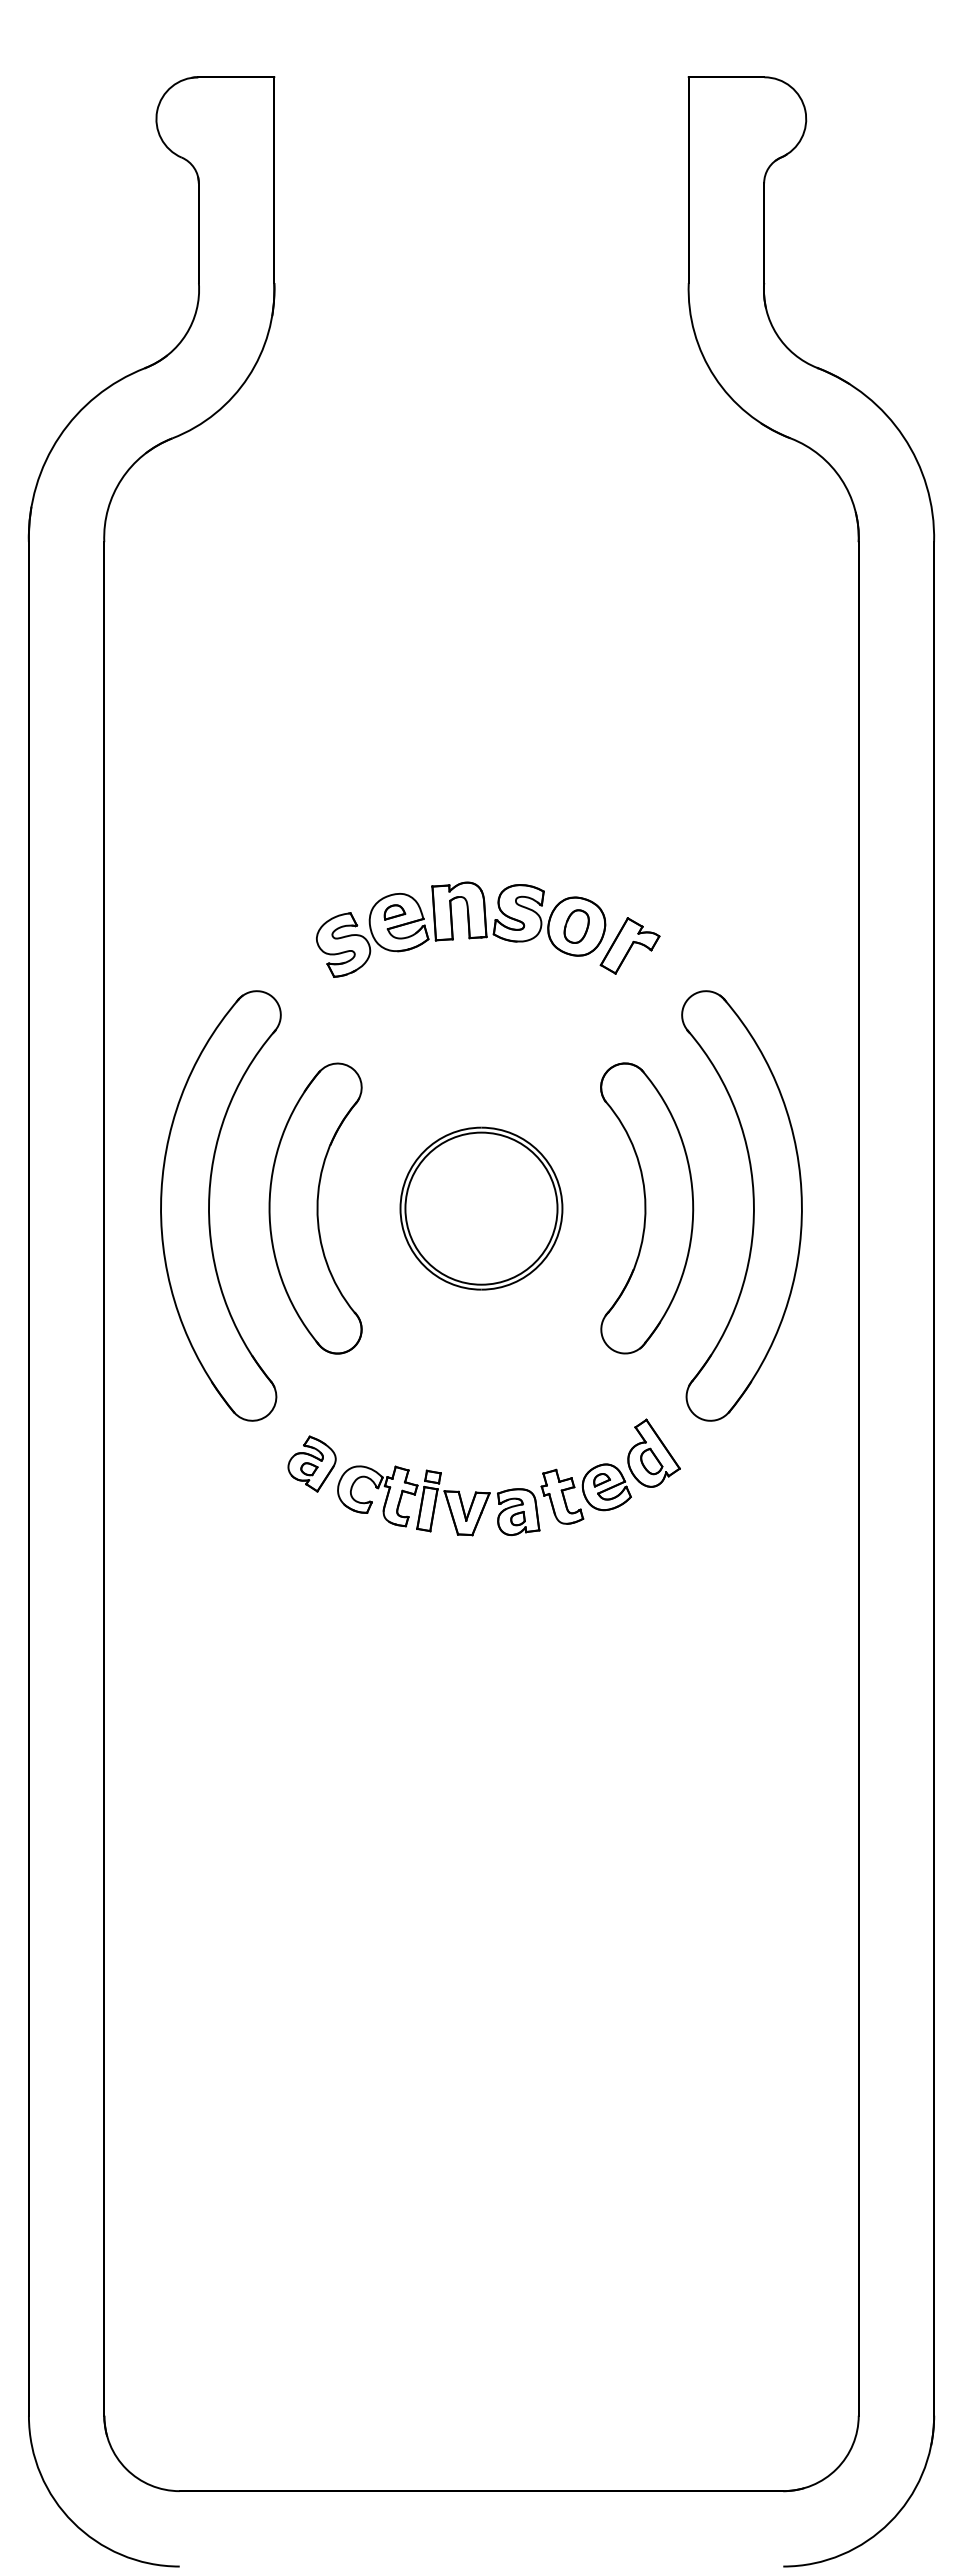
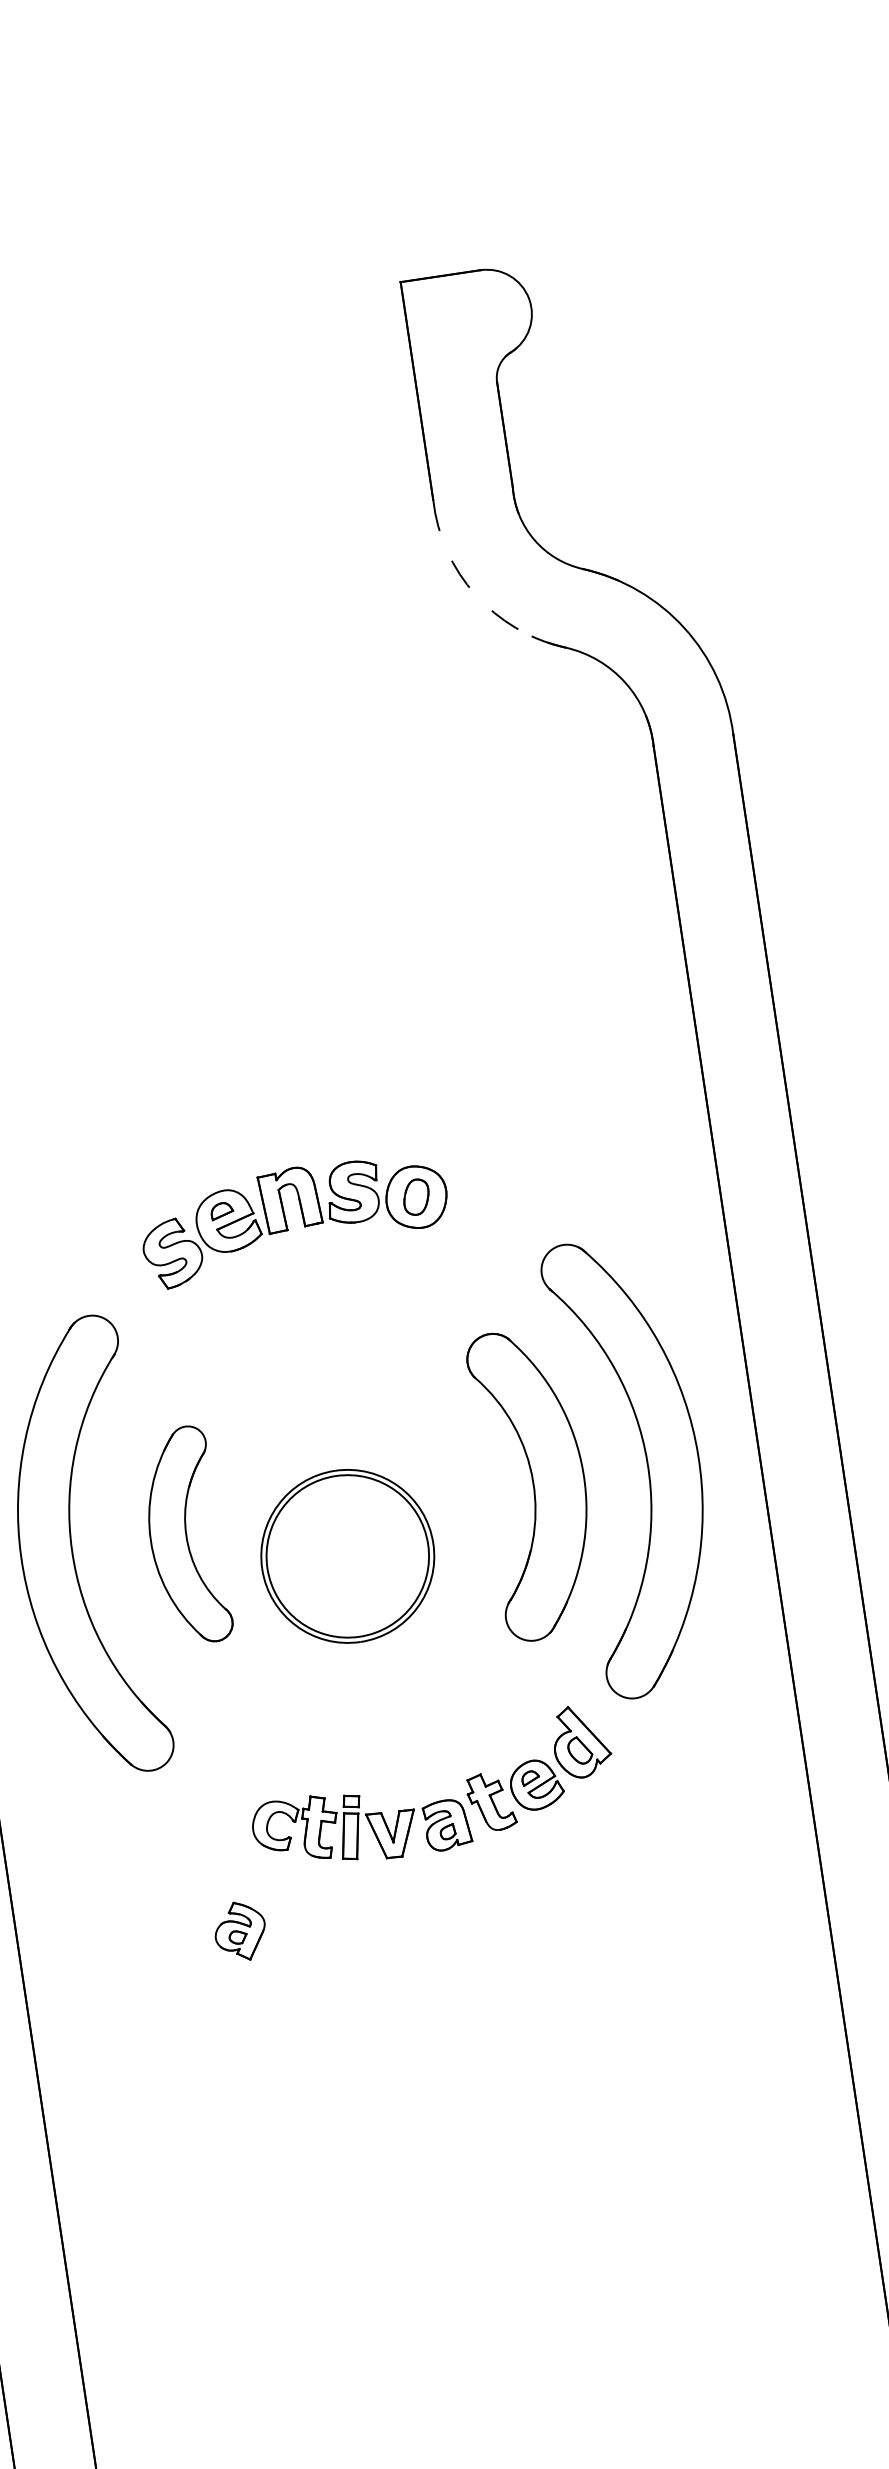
arc: (714, 377) -> (475, 595), solid -> dashed
part: (629, 945) -> (475, 1208), removed
part: (315, 1208) -> (184, 1536), size x0.7
part: (481, 1208) -> (347, 1556), moved
part: (311, 1463) -> (239, 1931), moved

